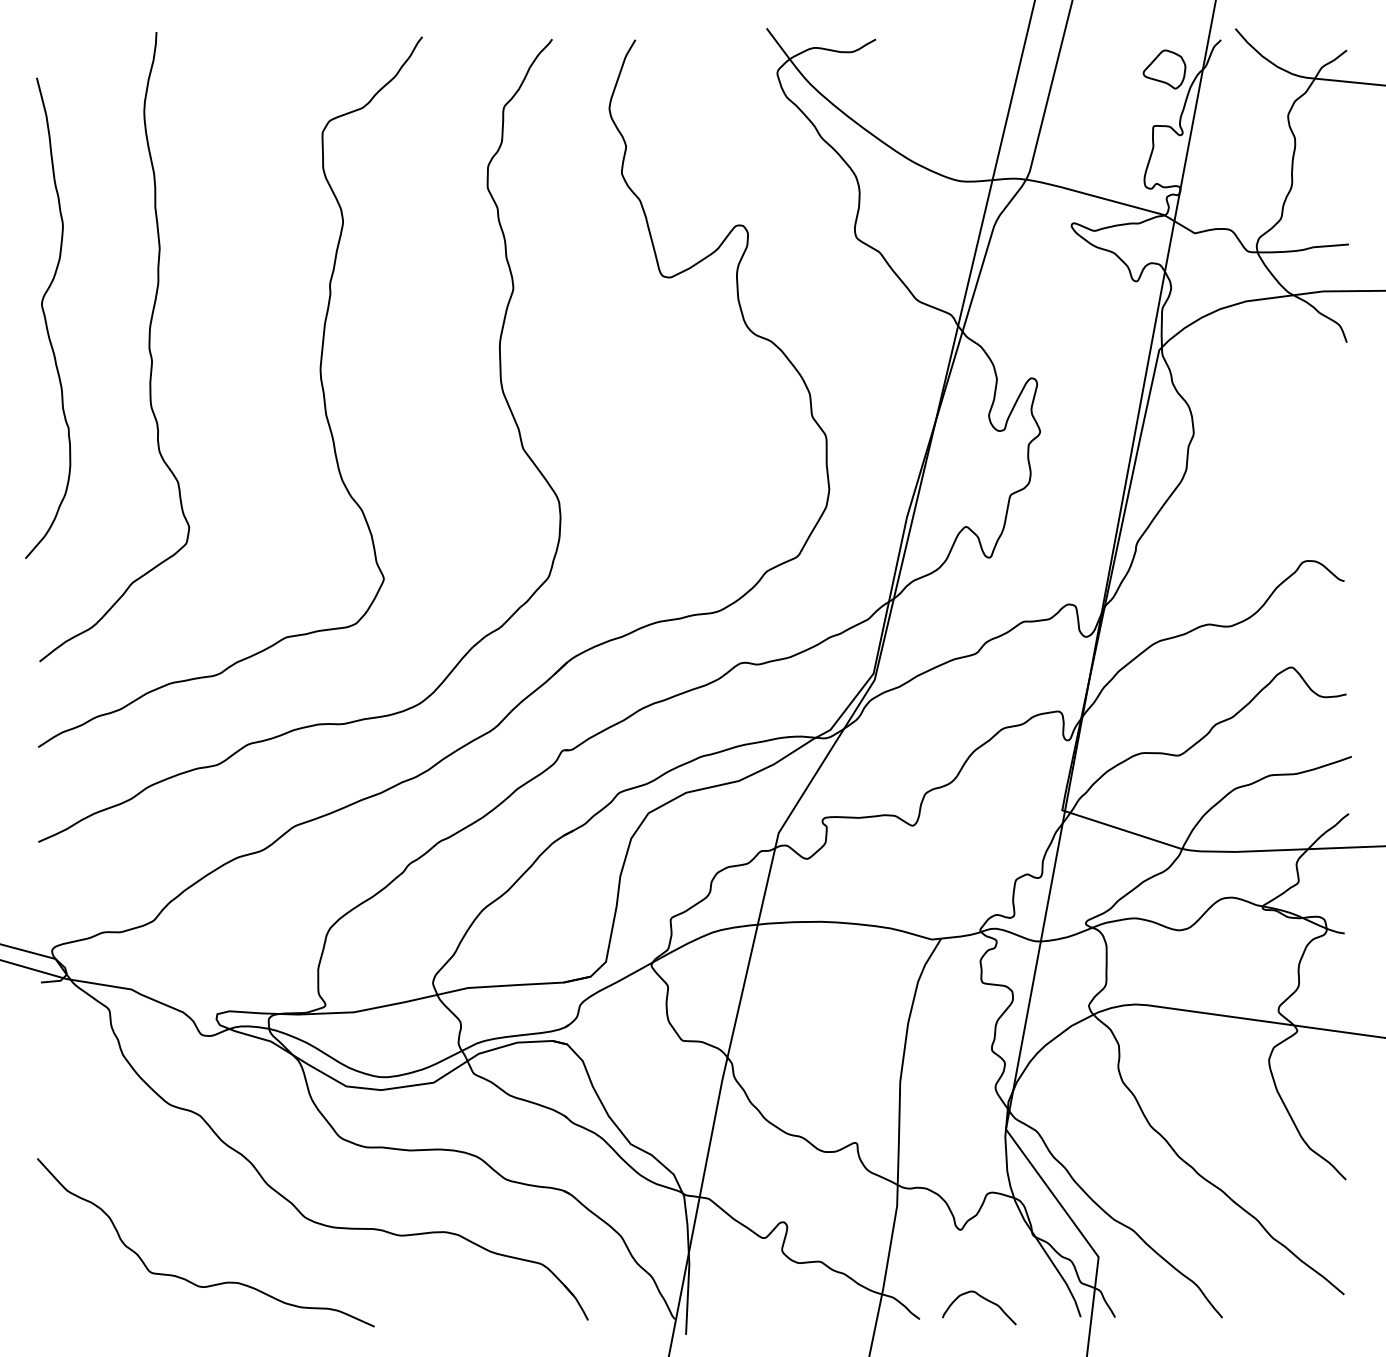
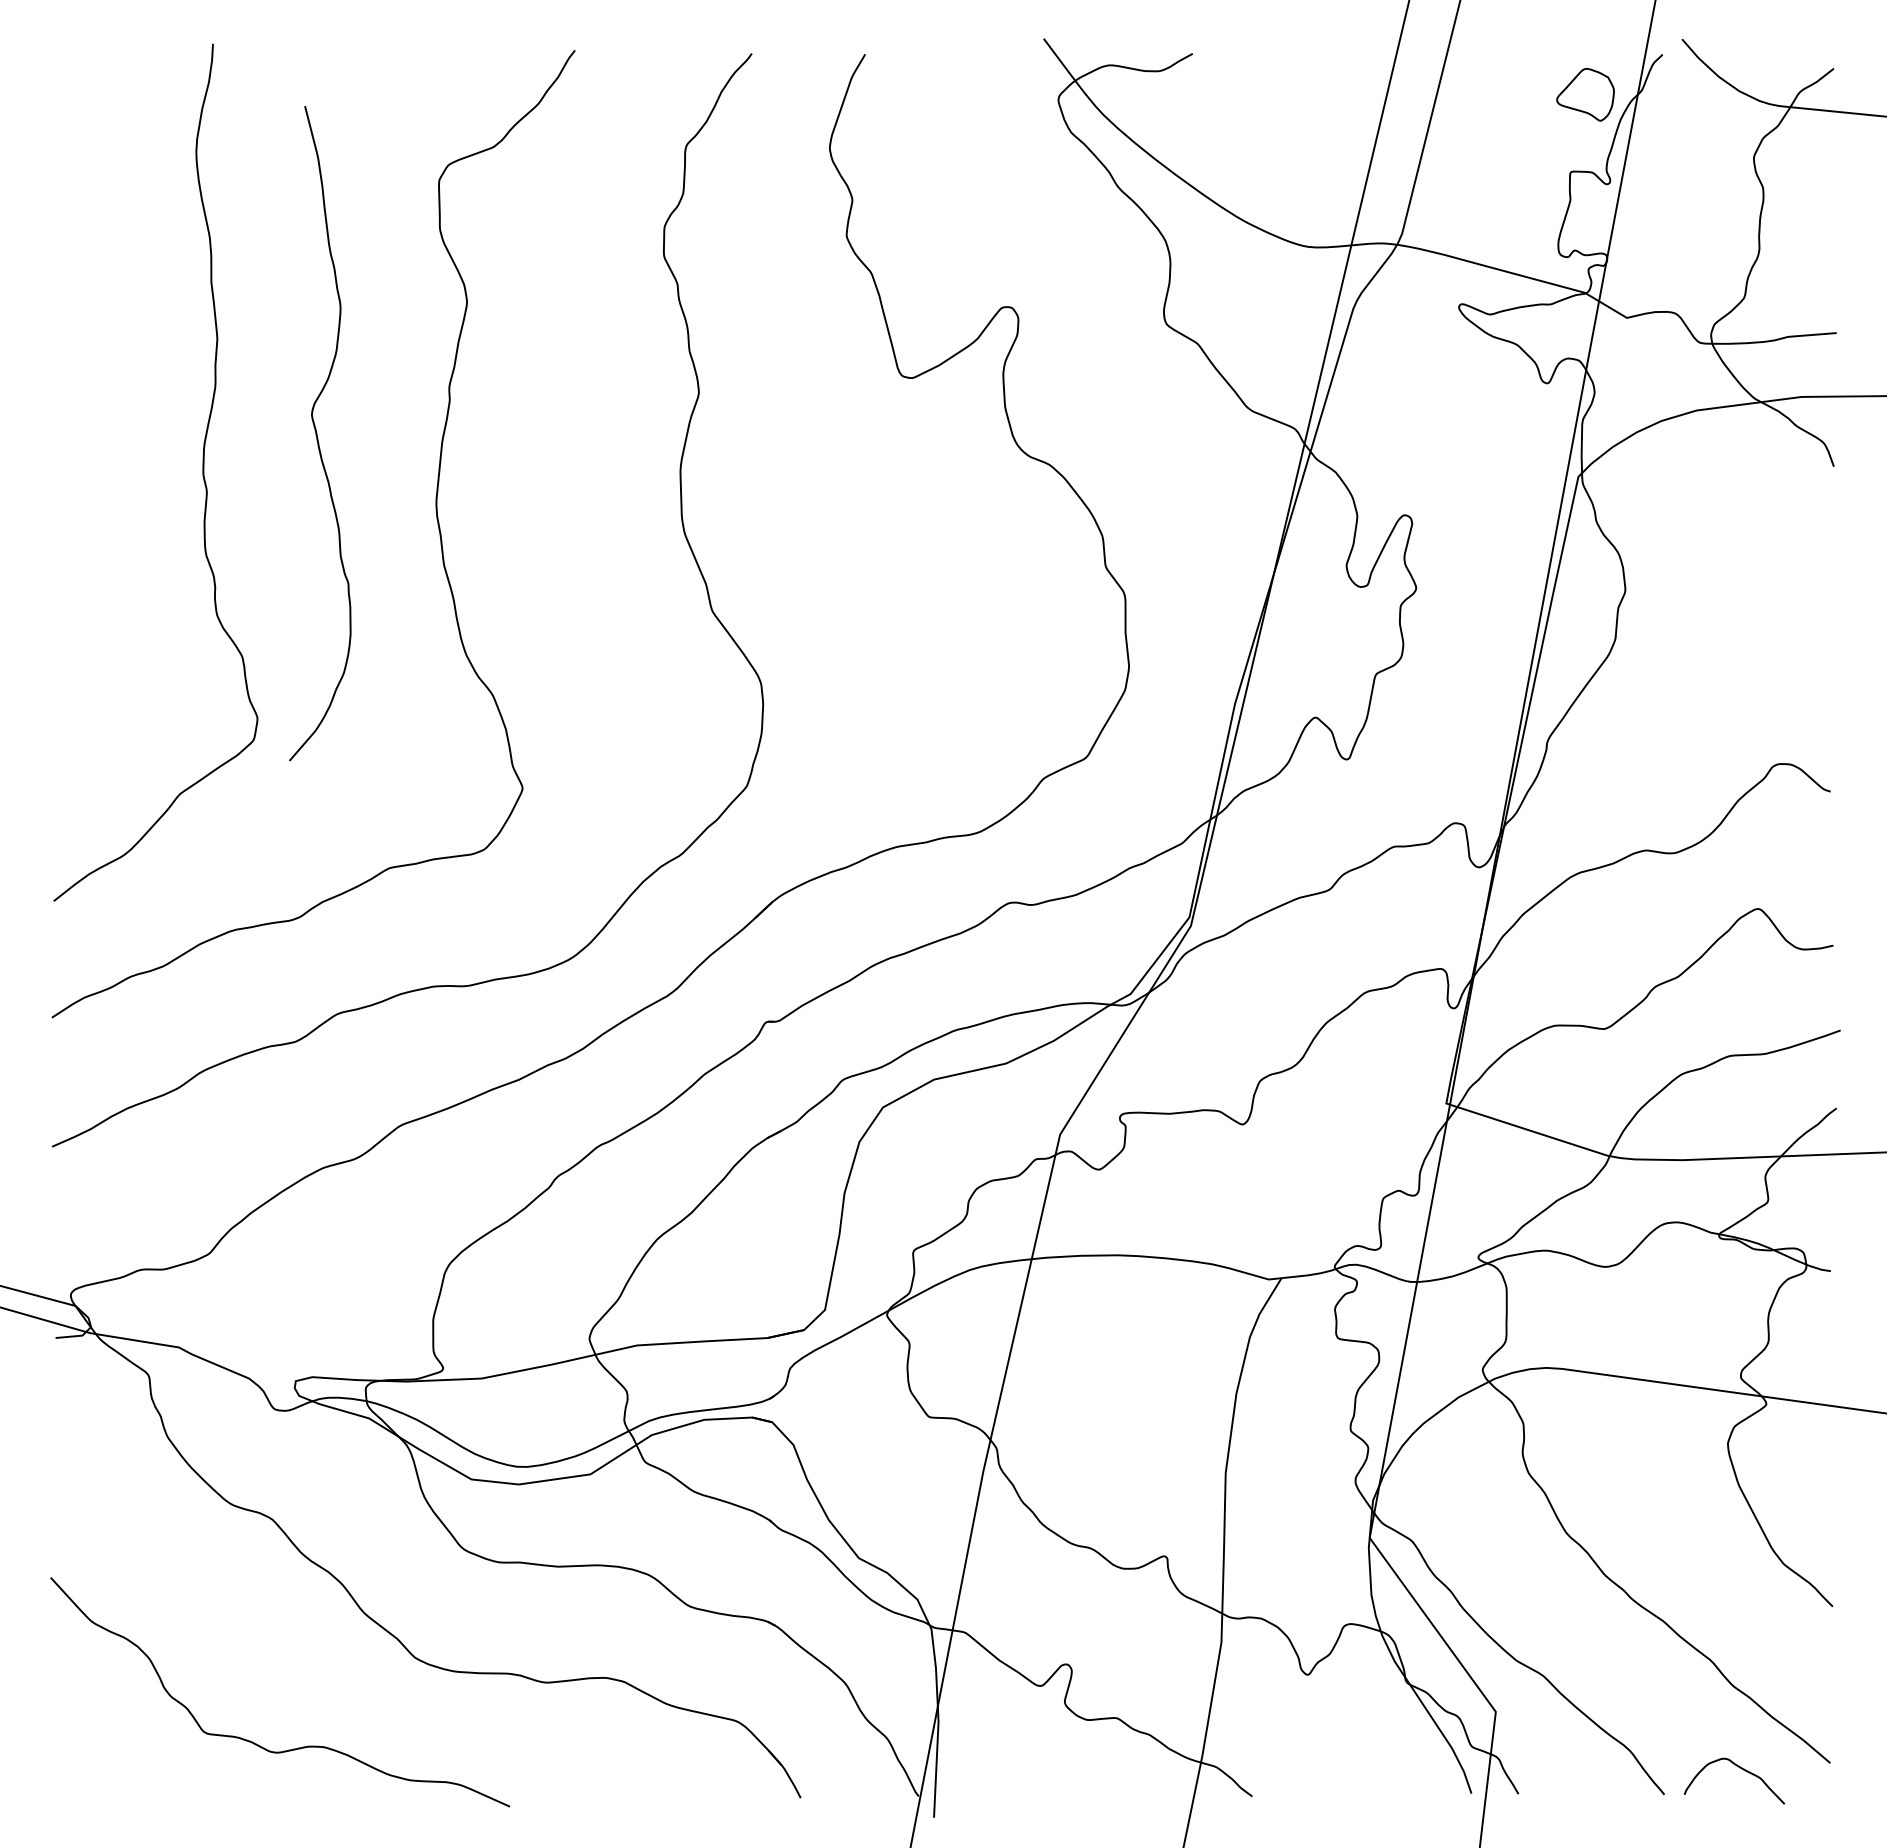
curve: (45, 318) -> (317, 433), moved
curve: (983, 1298) -> (1739, 1768), moved

